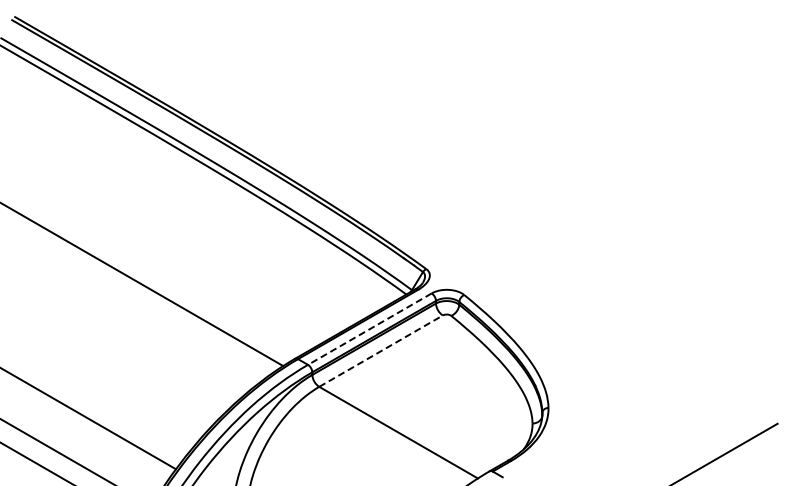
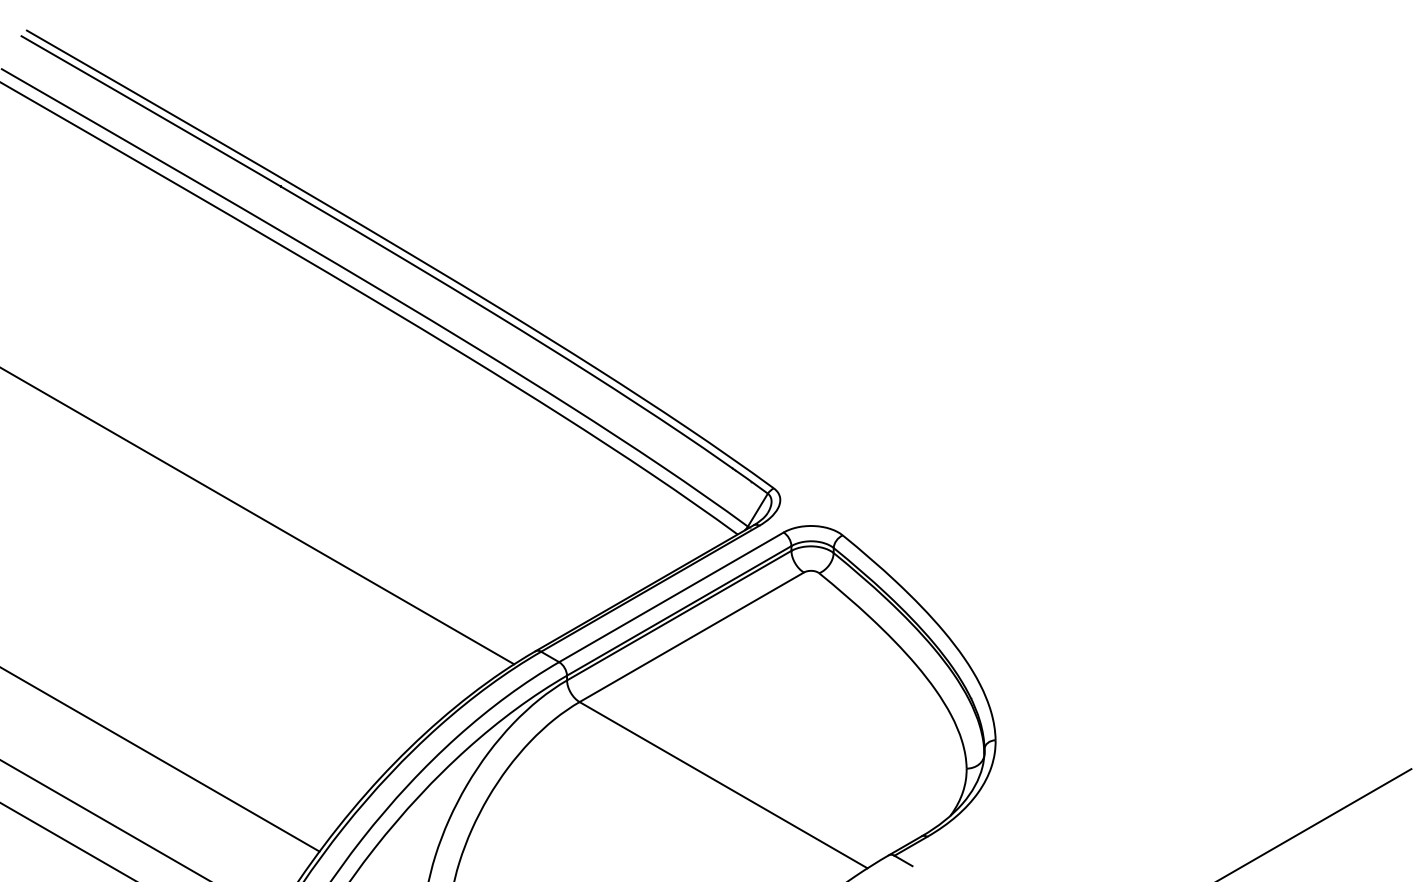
line: (369, 329) -> (670, 597), dashed -> solid
line: (381, 350) -> (692, 636), dashed -> solid

